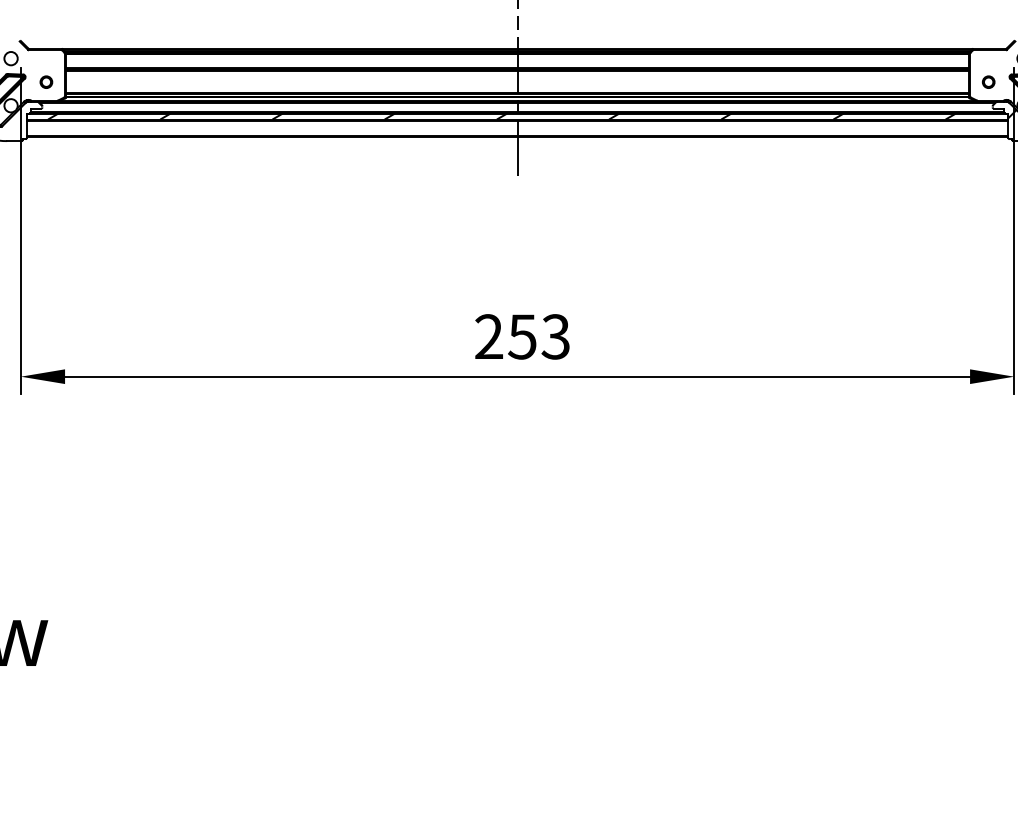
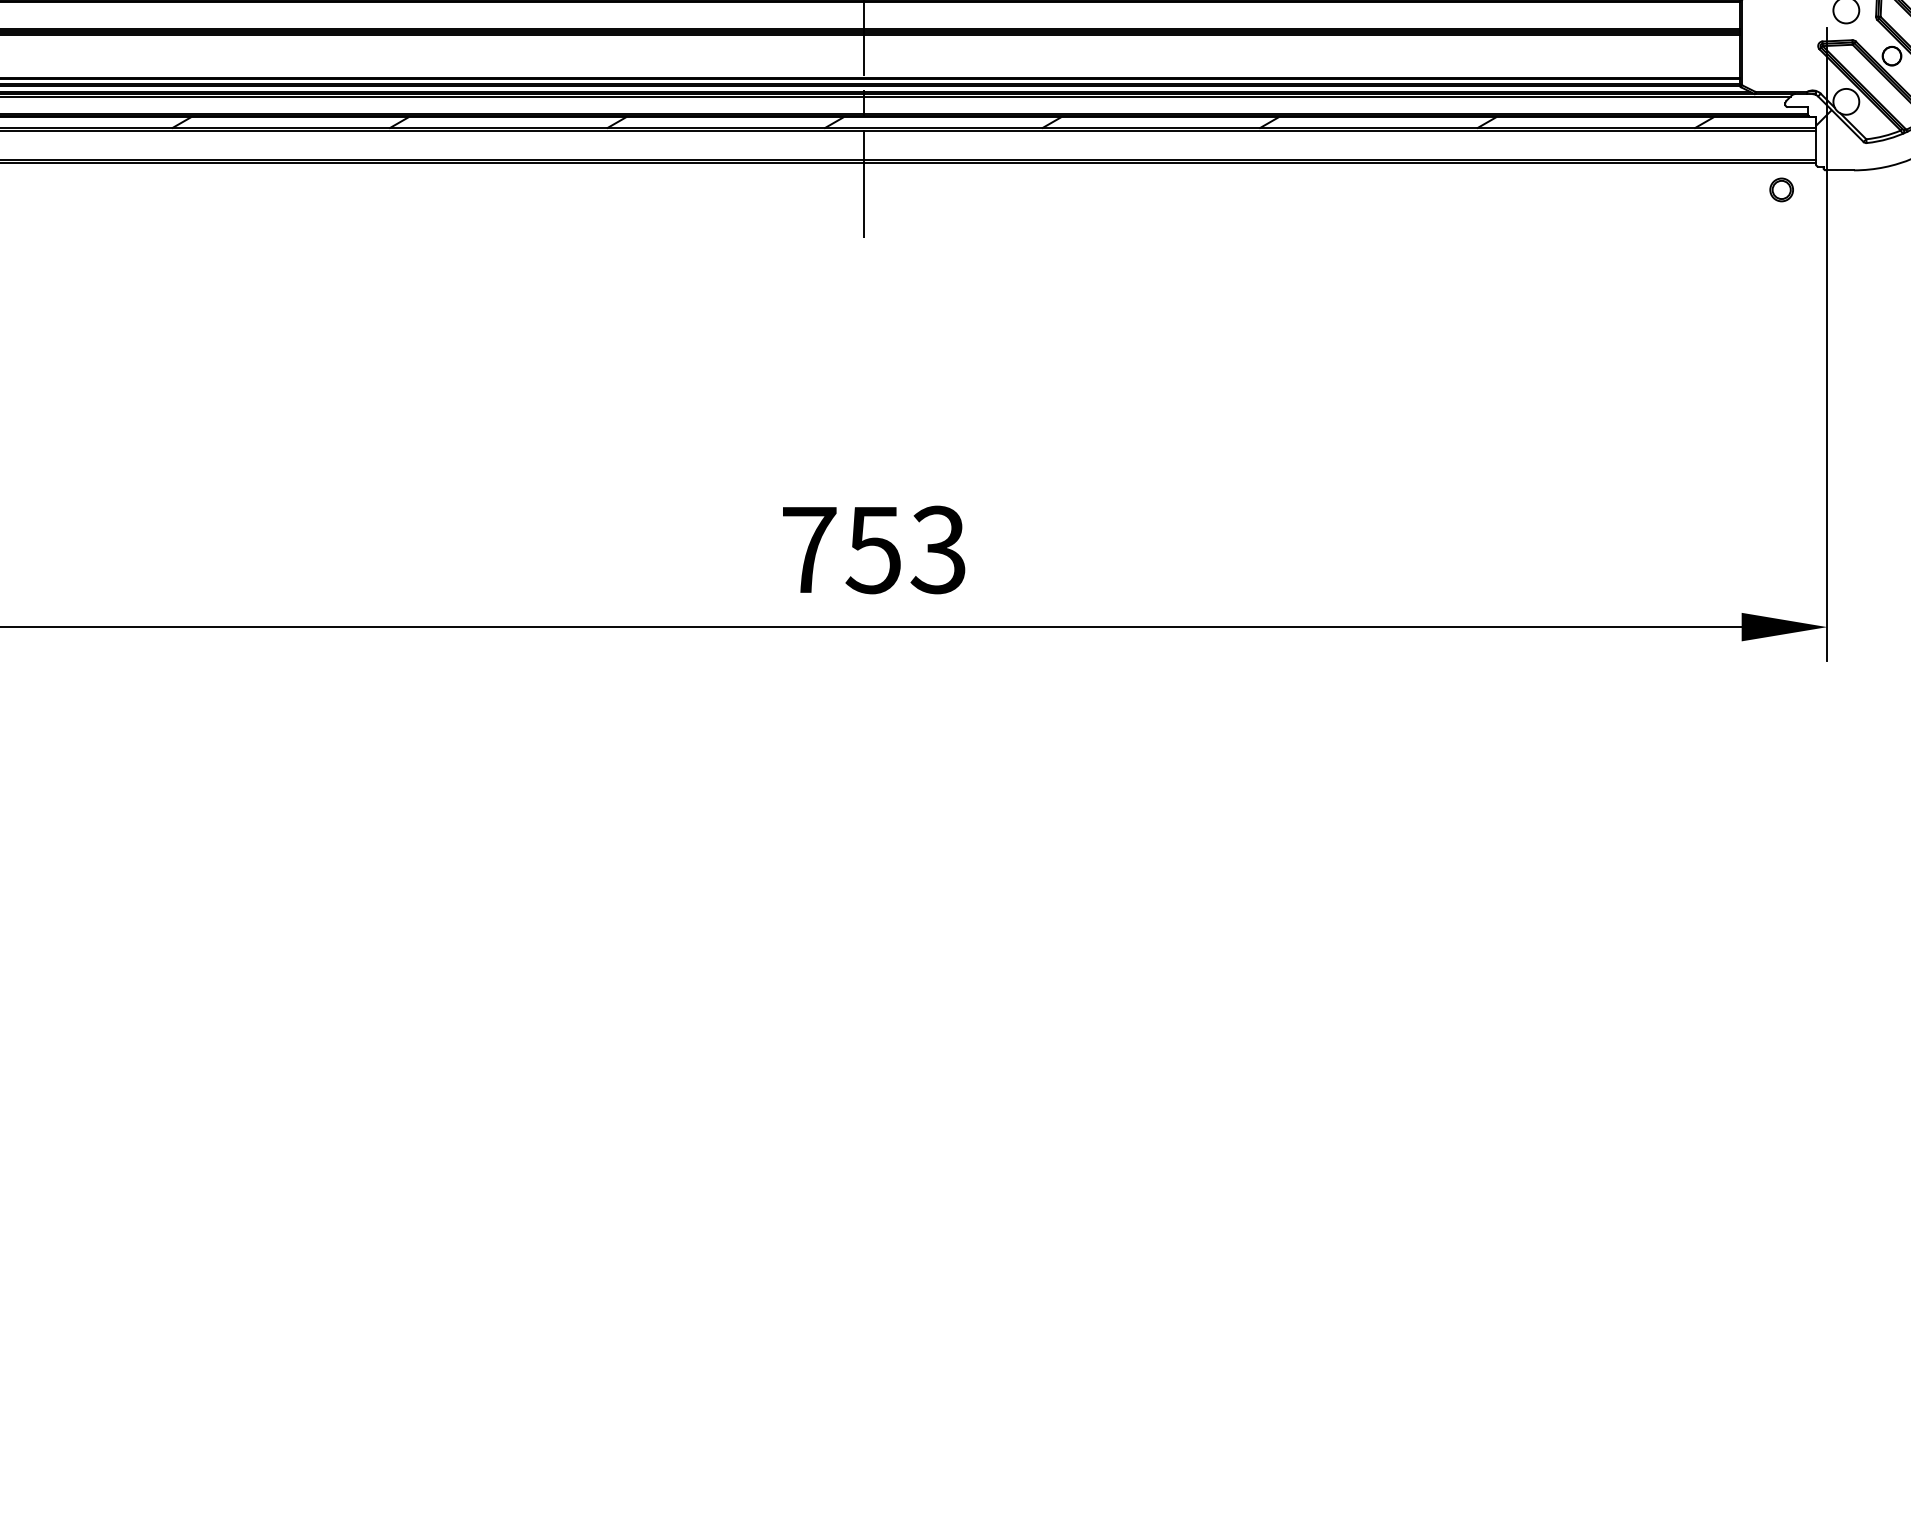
circle: (988, 81) -> (1781, 188), moved
text: (489, 336) -> (809, 549), 253 -> 753

